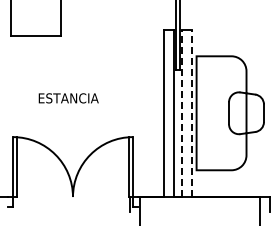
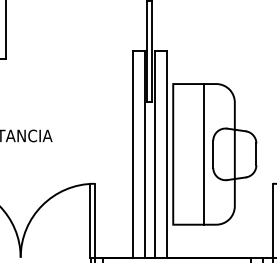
line: (181, 113) -> (154, 154), dashed -> solid
line: (191, 113) -> (166, 154), dashed -> solid
line: (221, 113) -> (203, 154), added

